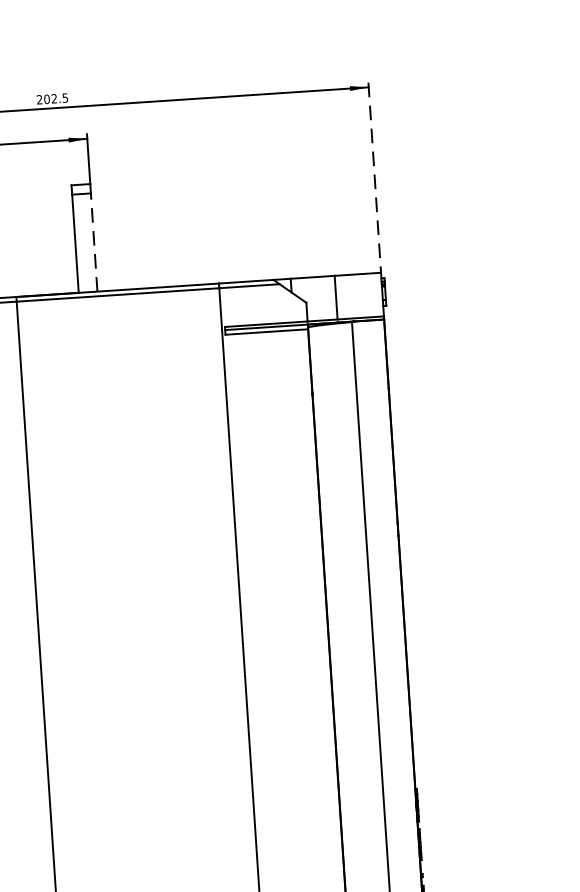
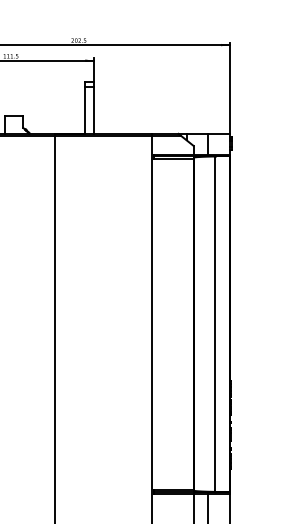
line: (375, 177) -> (230, 88), dashed -> solid
line: (94, 242) -> (94, 110), dashed -> solid

